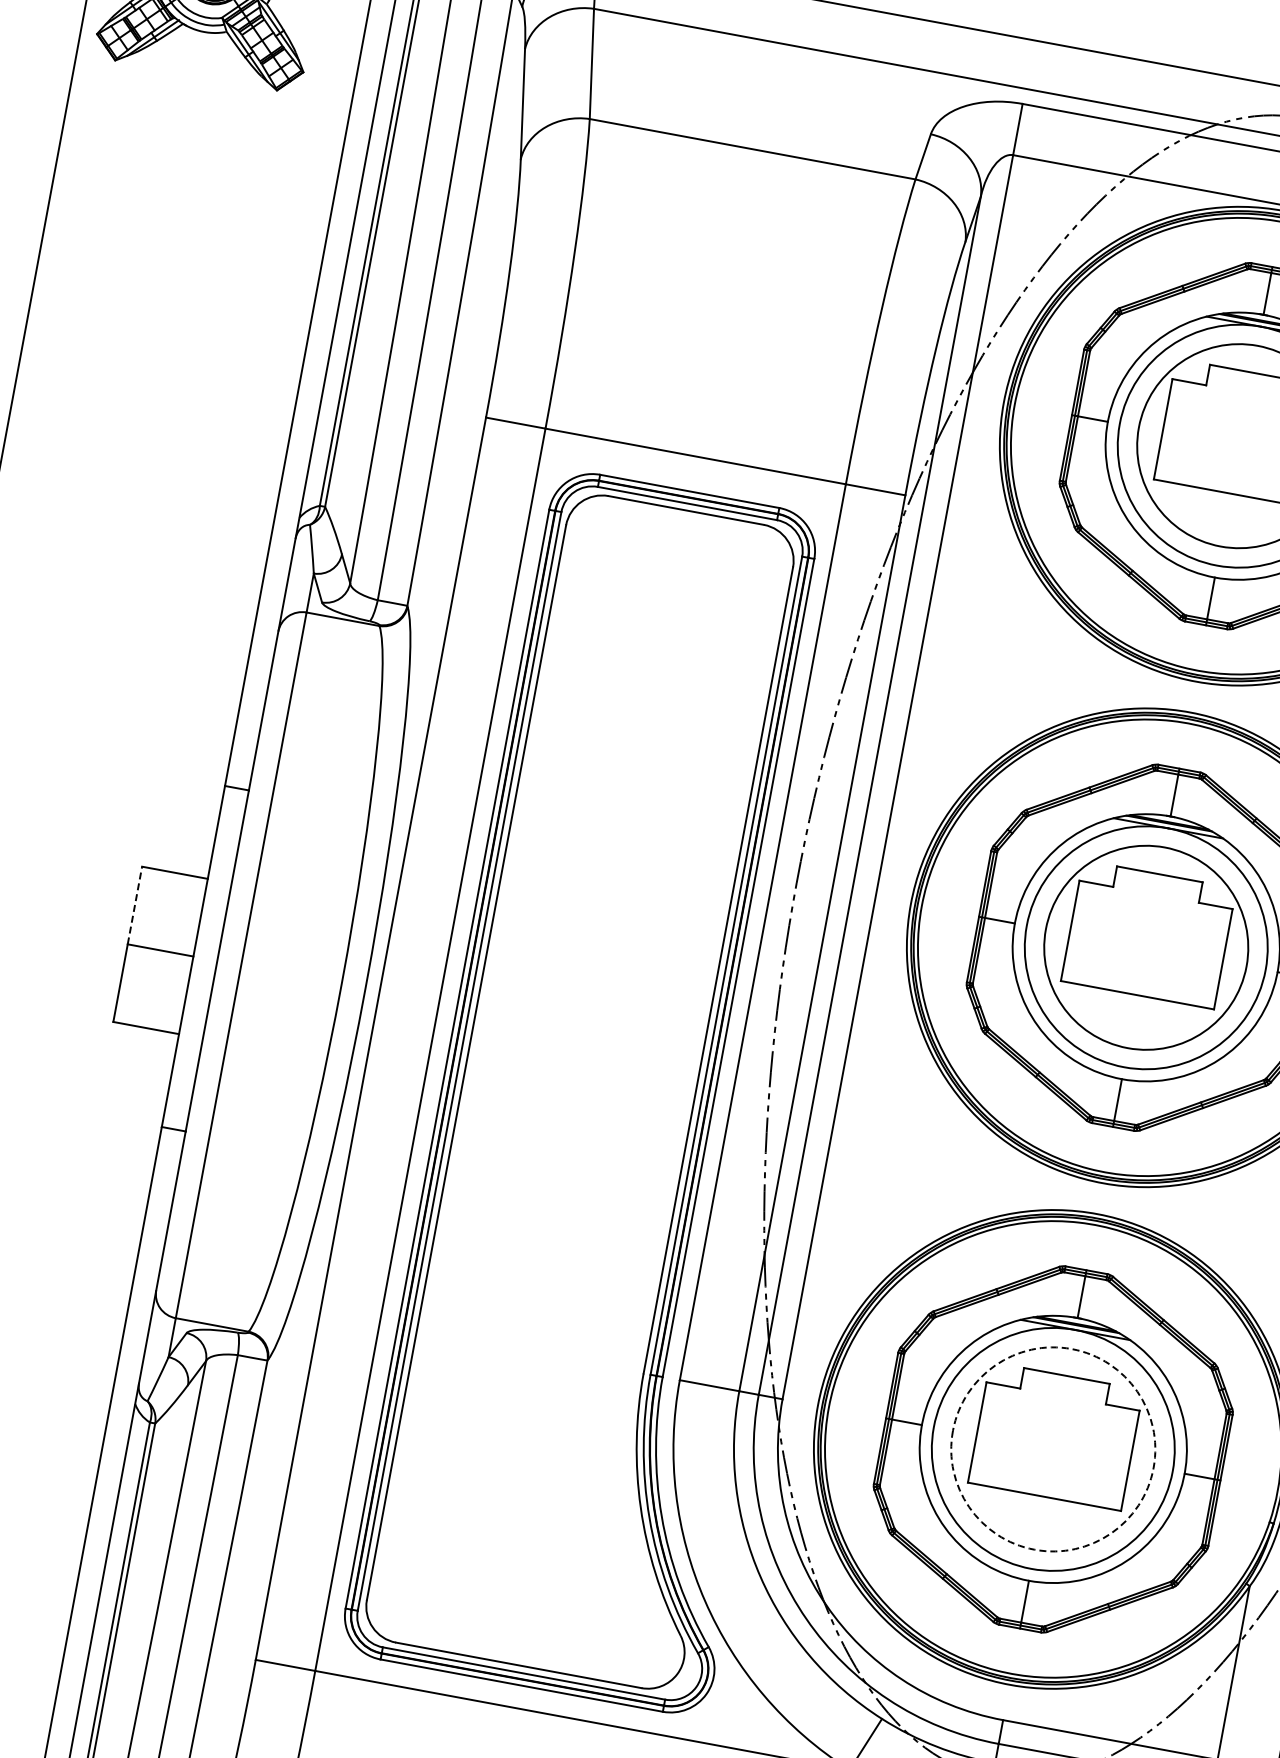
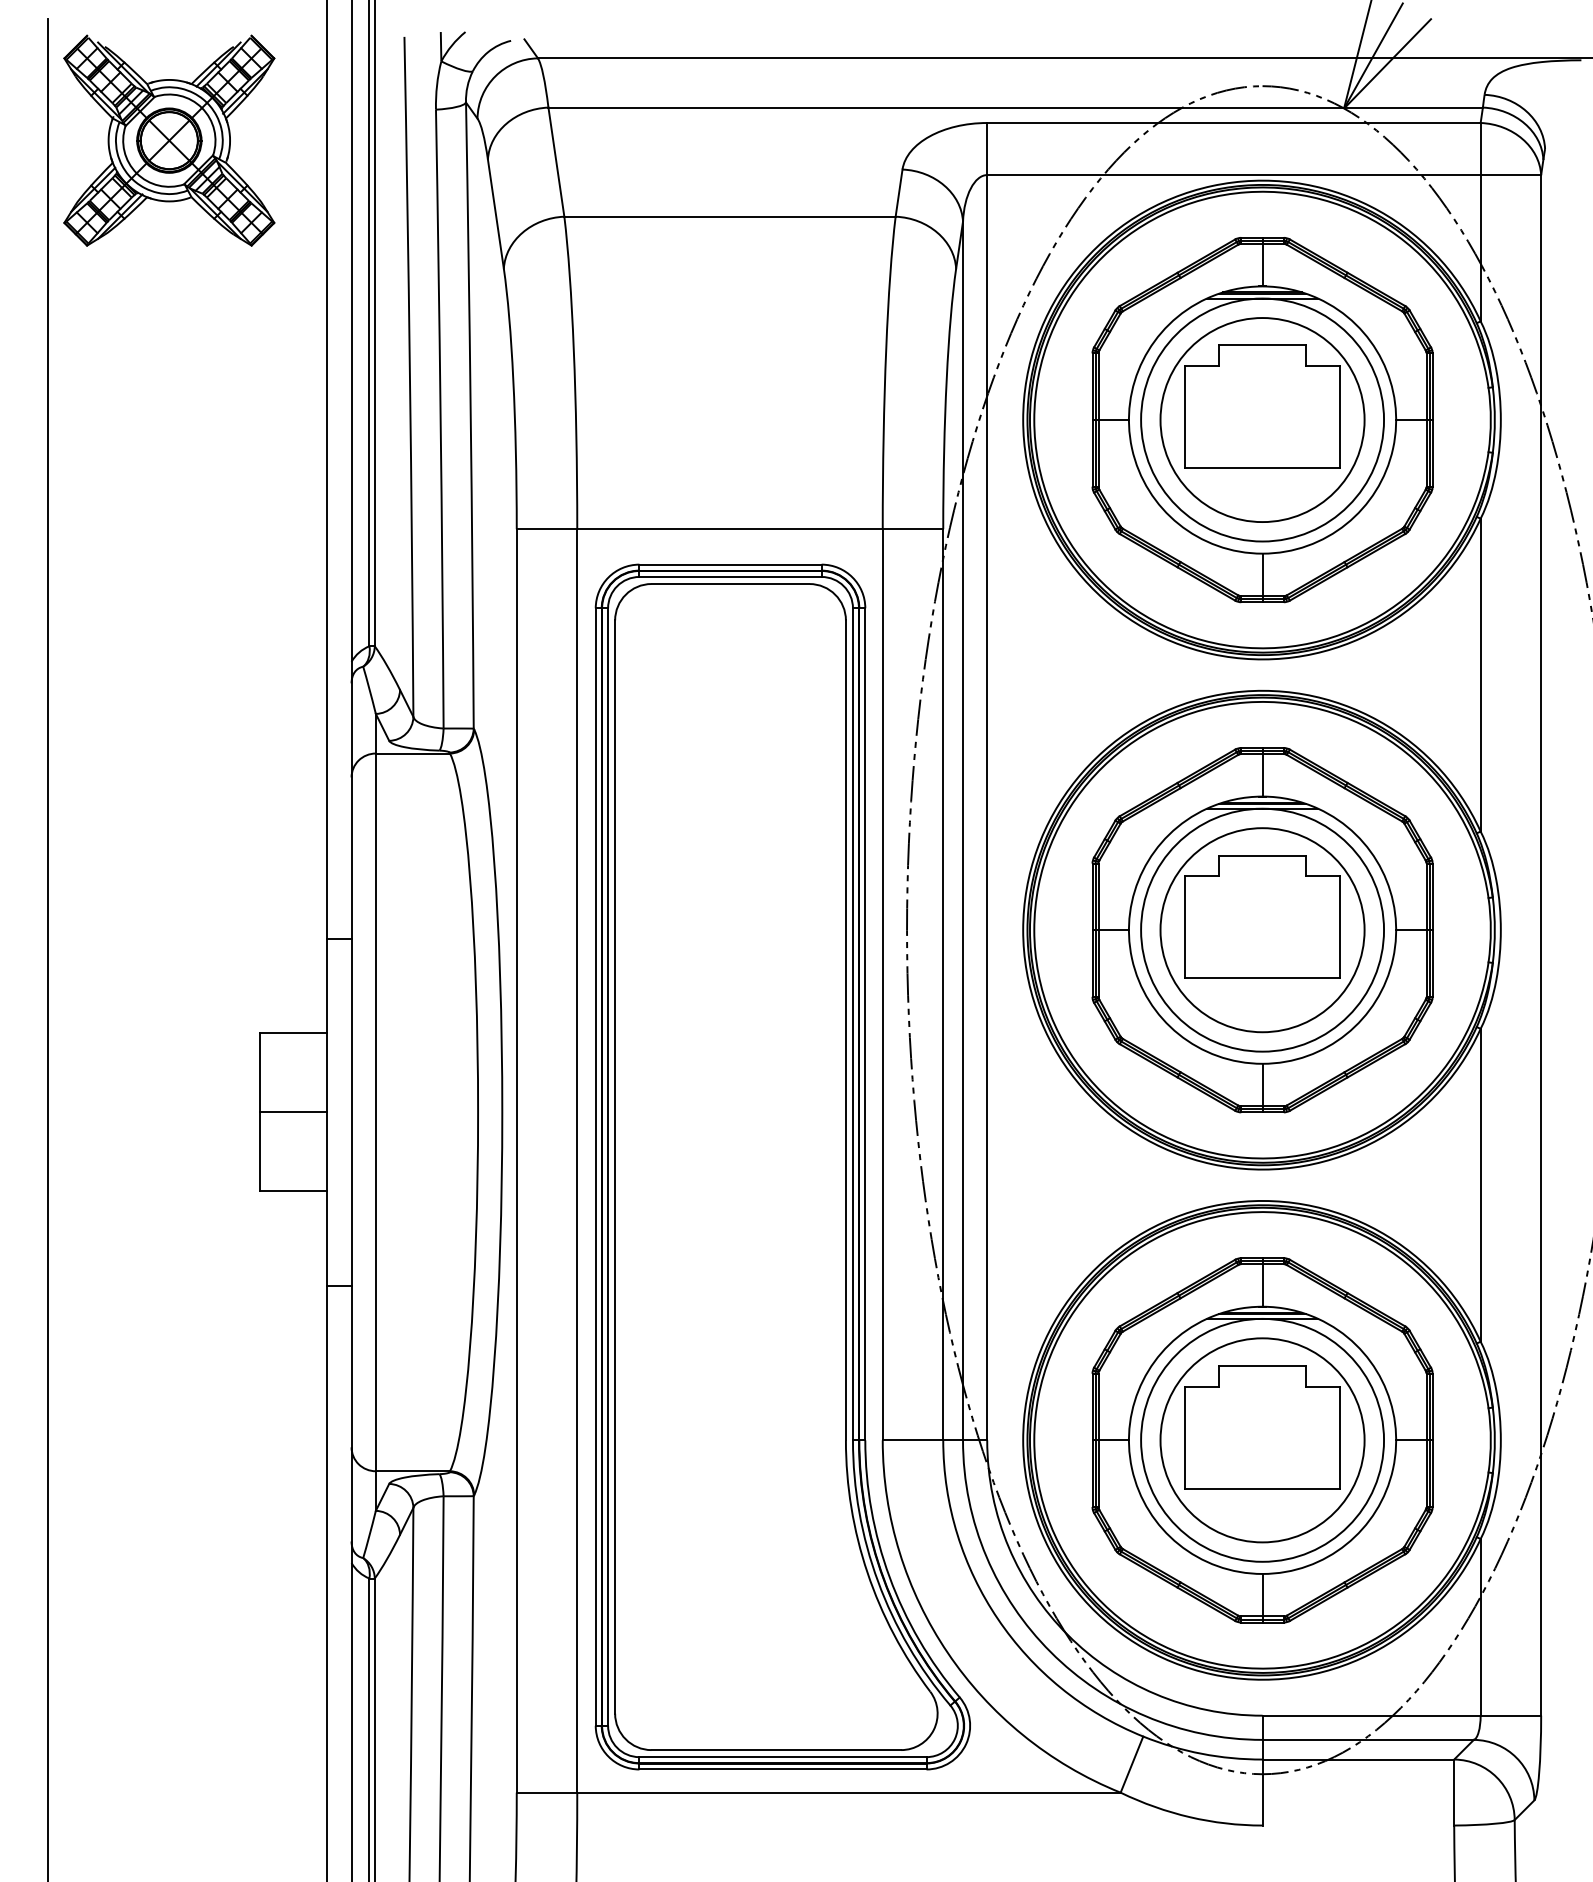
line: (135, 905) -> (260, 1072), dashed -> solid
circle: (1053, 1449) -> (1262, 1440), dashed -> solid

